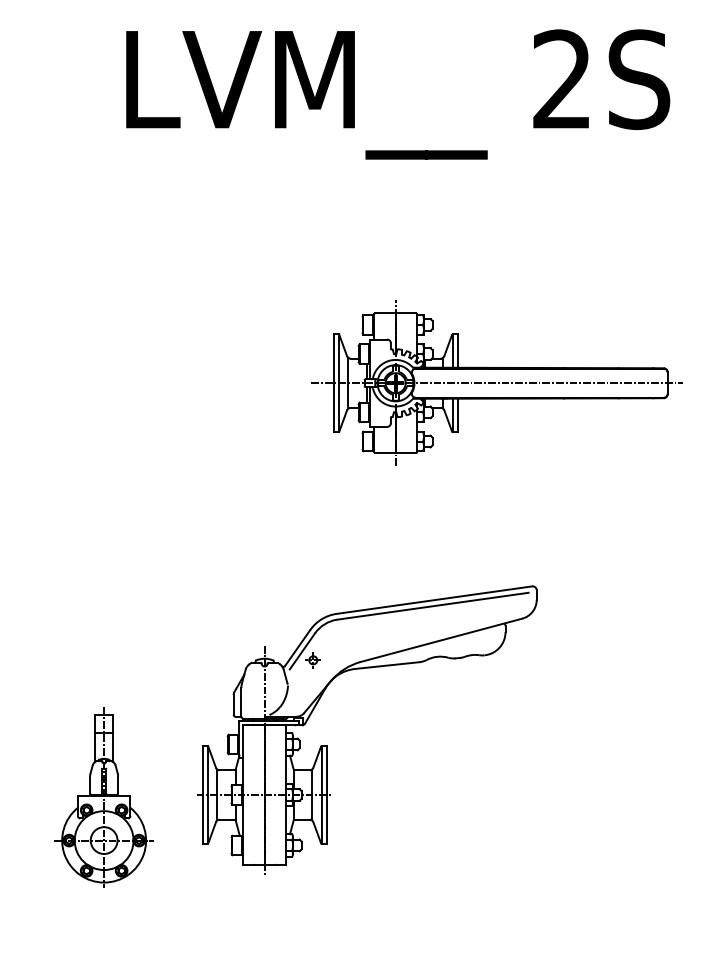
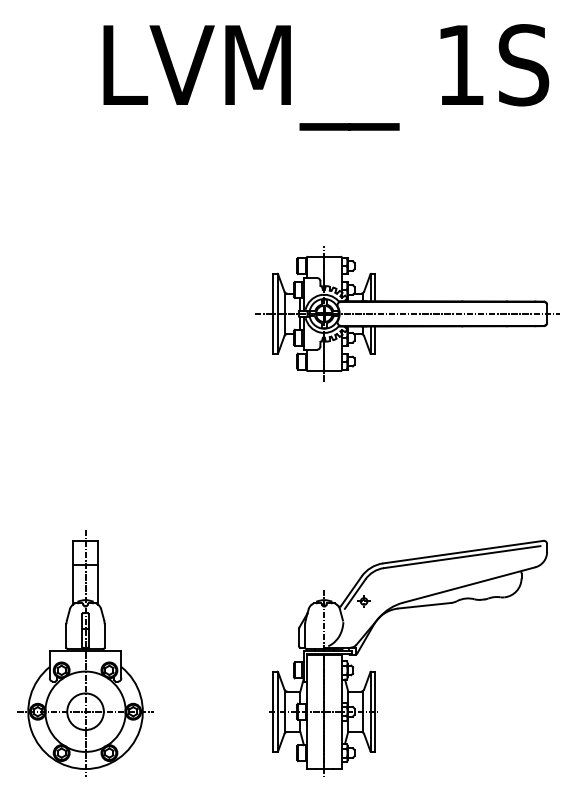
text: (561, 78) -> (460, 64), 2S -> 1S
part: (327, 745) -> (375, 671), moved
part: (103, 797) -> (84, 653), size x1.67

